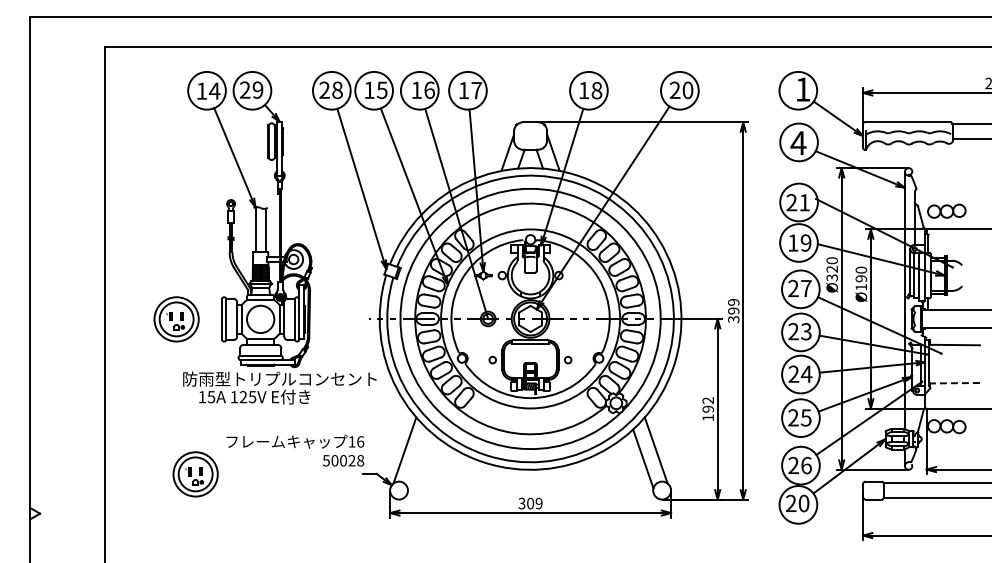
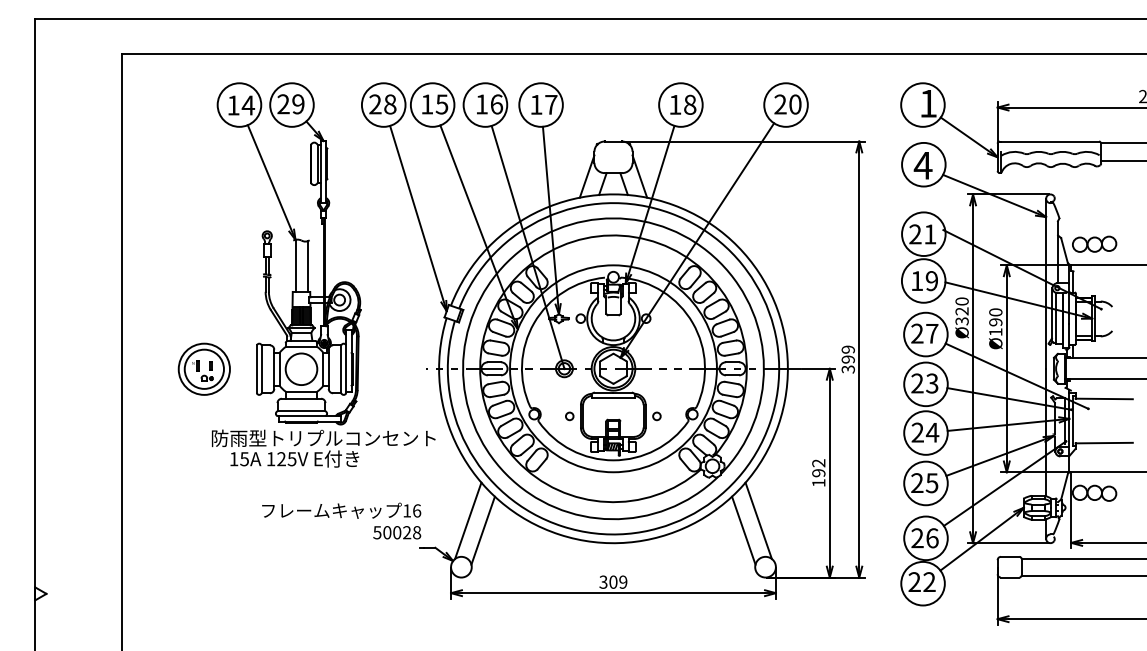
line: (955, 383) -> (1104, 443), dashed -> solid
line: (417, 458) -> (482, 530), added
part: (195, 474) -> (226, 548), removed
text: (803, 503) -> (928, 582), 20 -> 22

